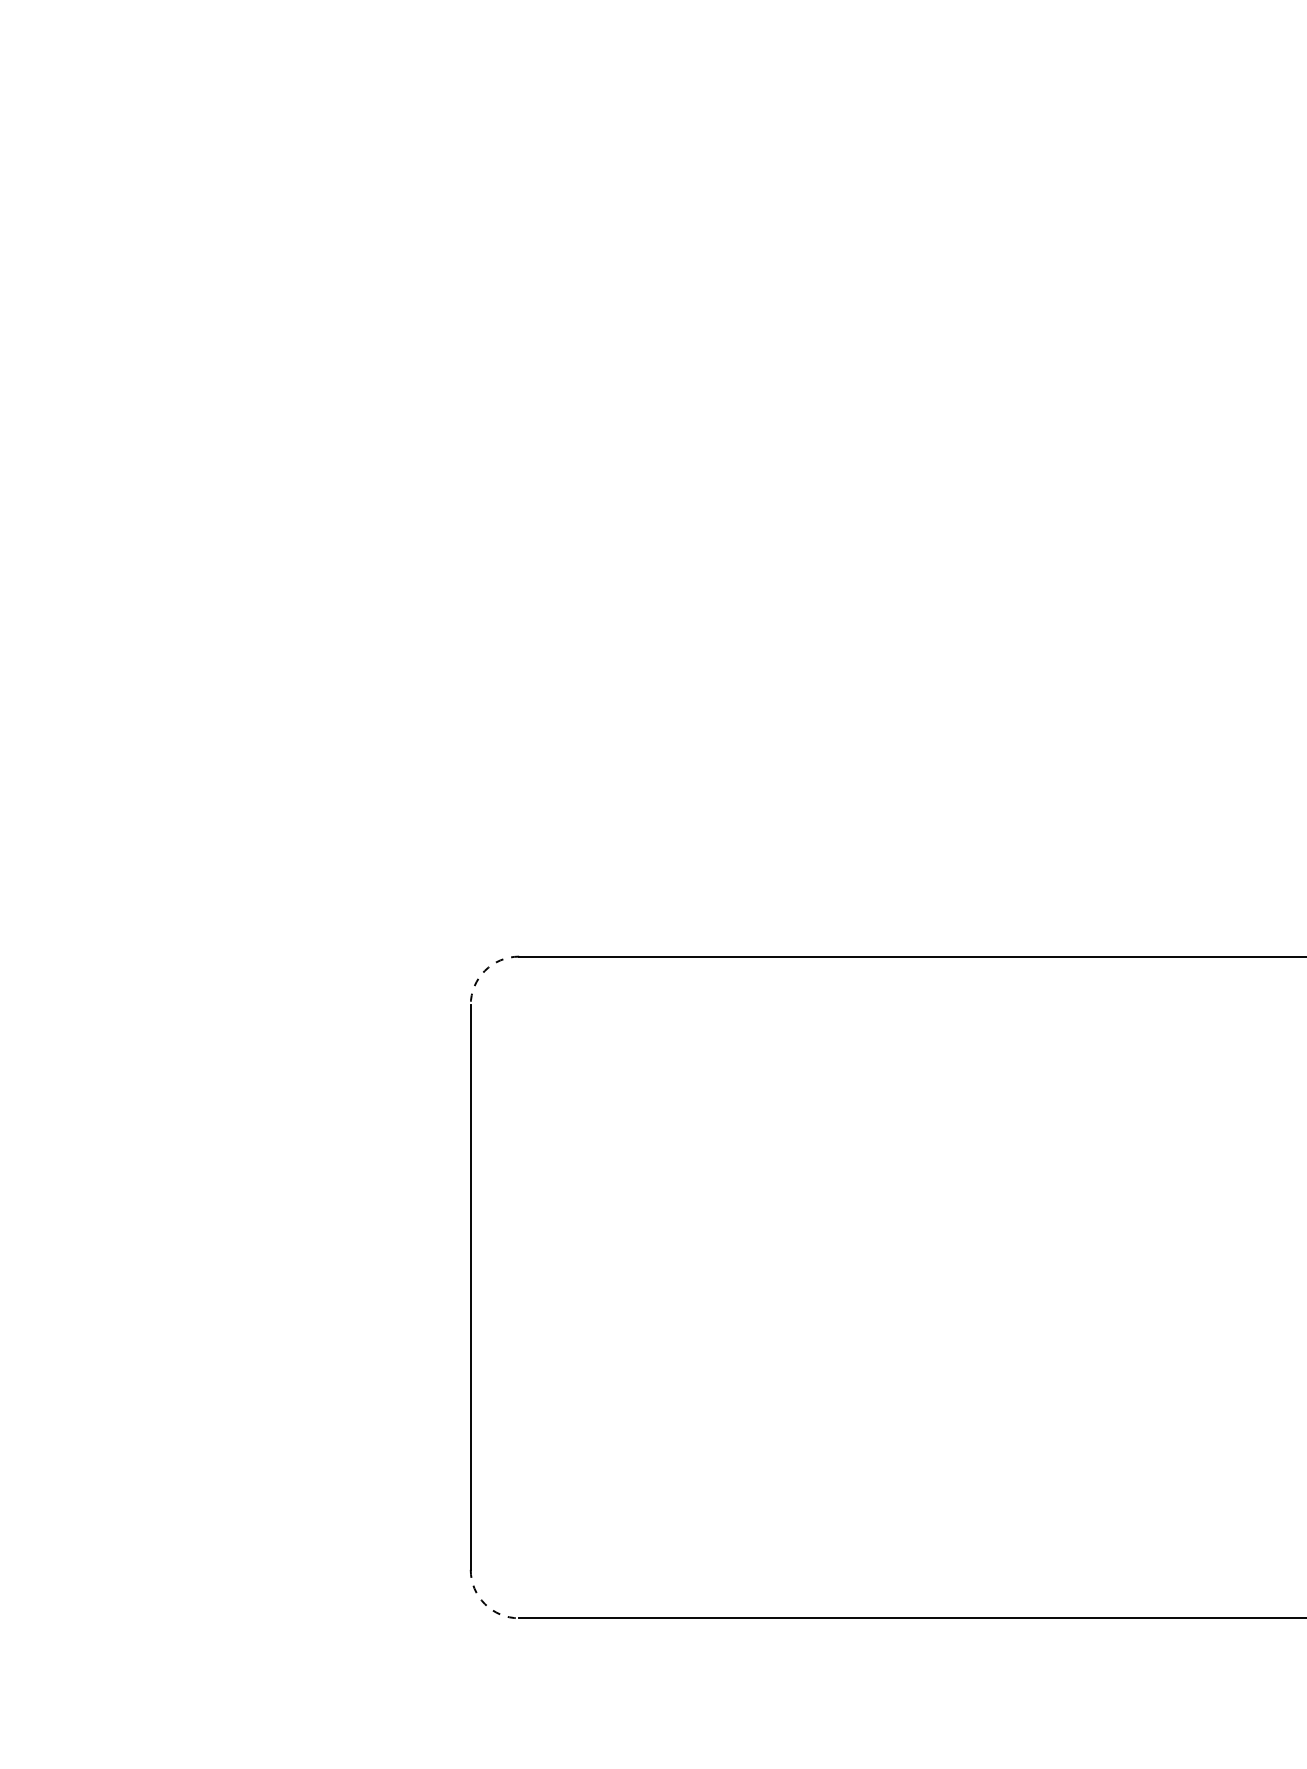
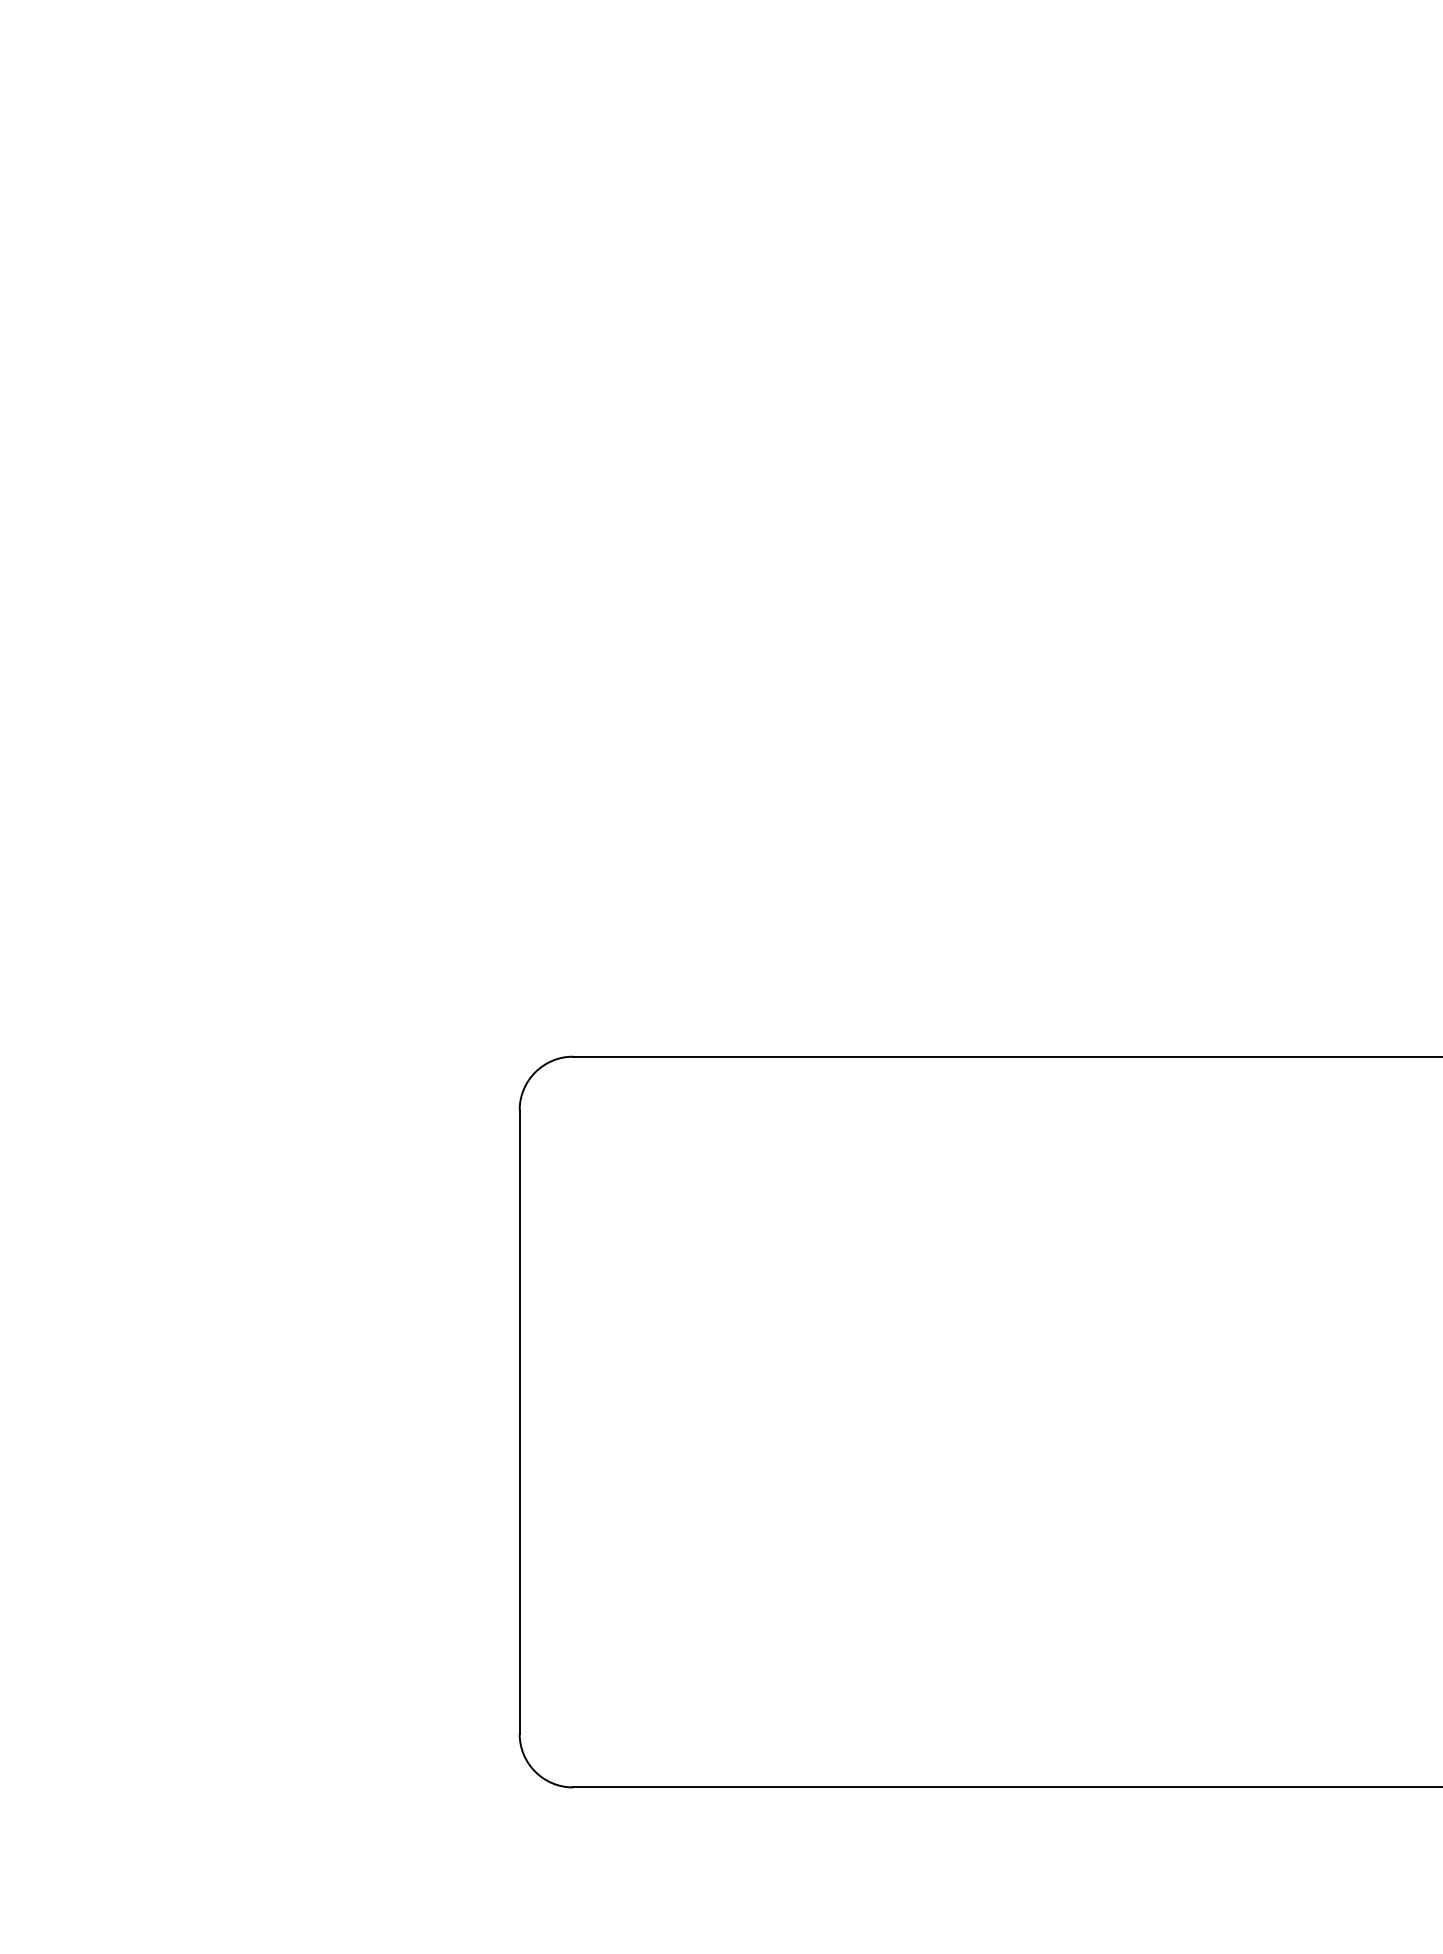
arc: (485, 970) -> (535, 1072), dashed -> solid
arc: (485, 1603) -> (535, 1771), dashed -> solid

